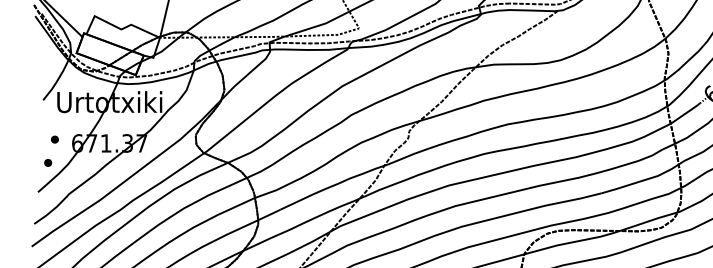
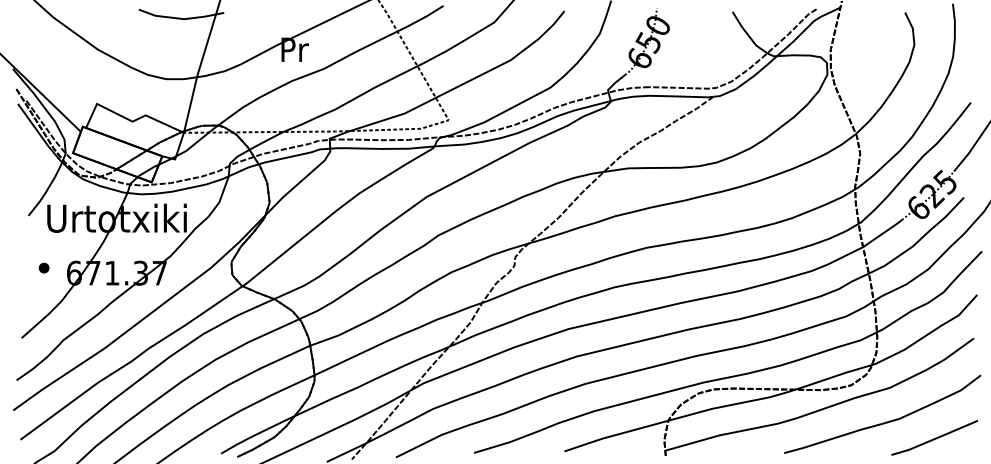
part: (47, 162) -> (34, 298), removed

